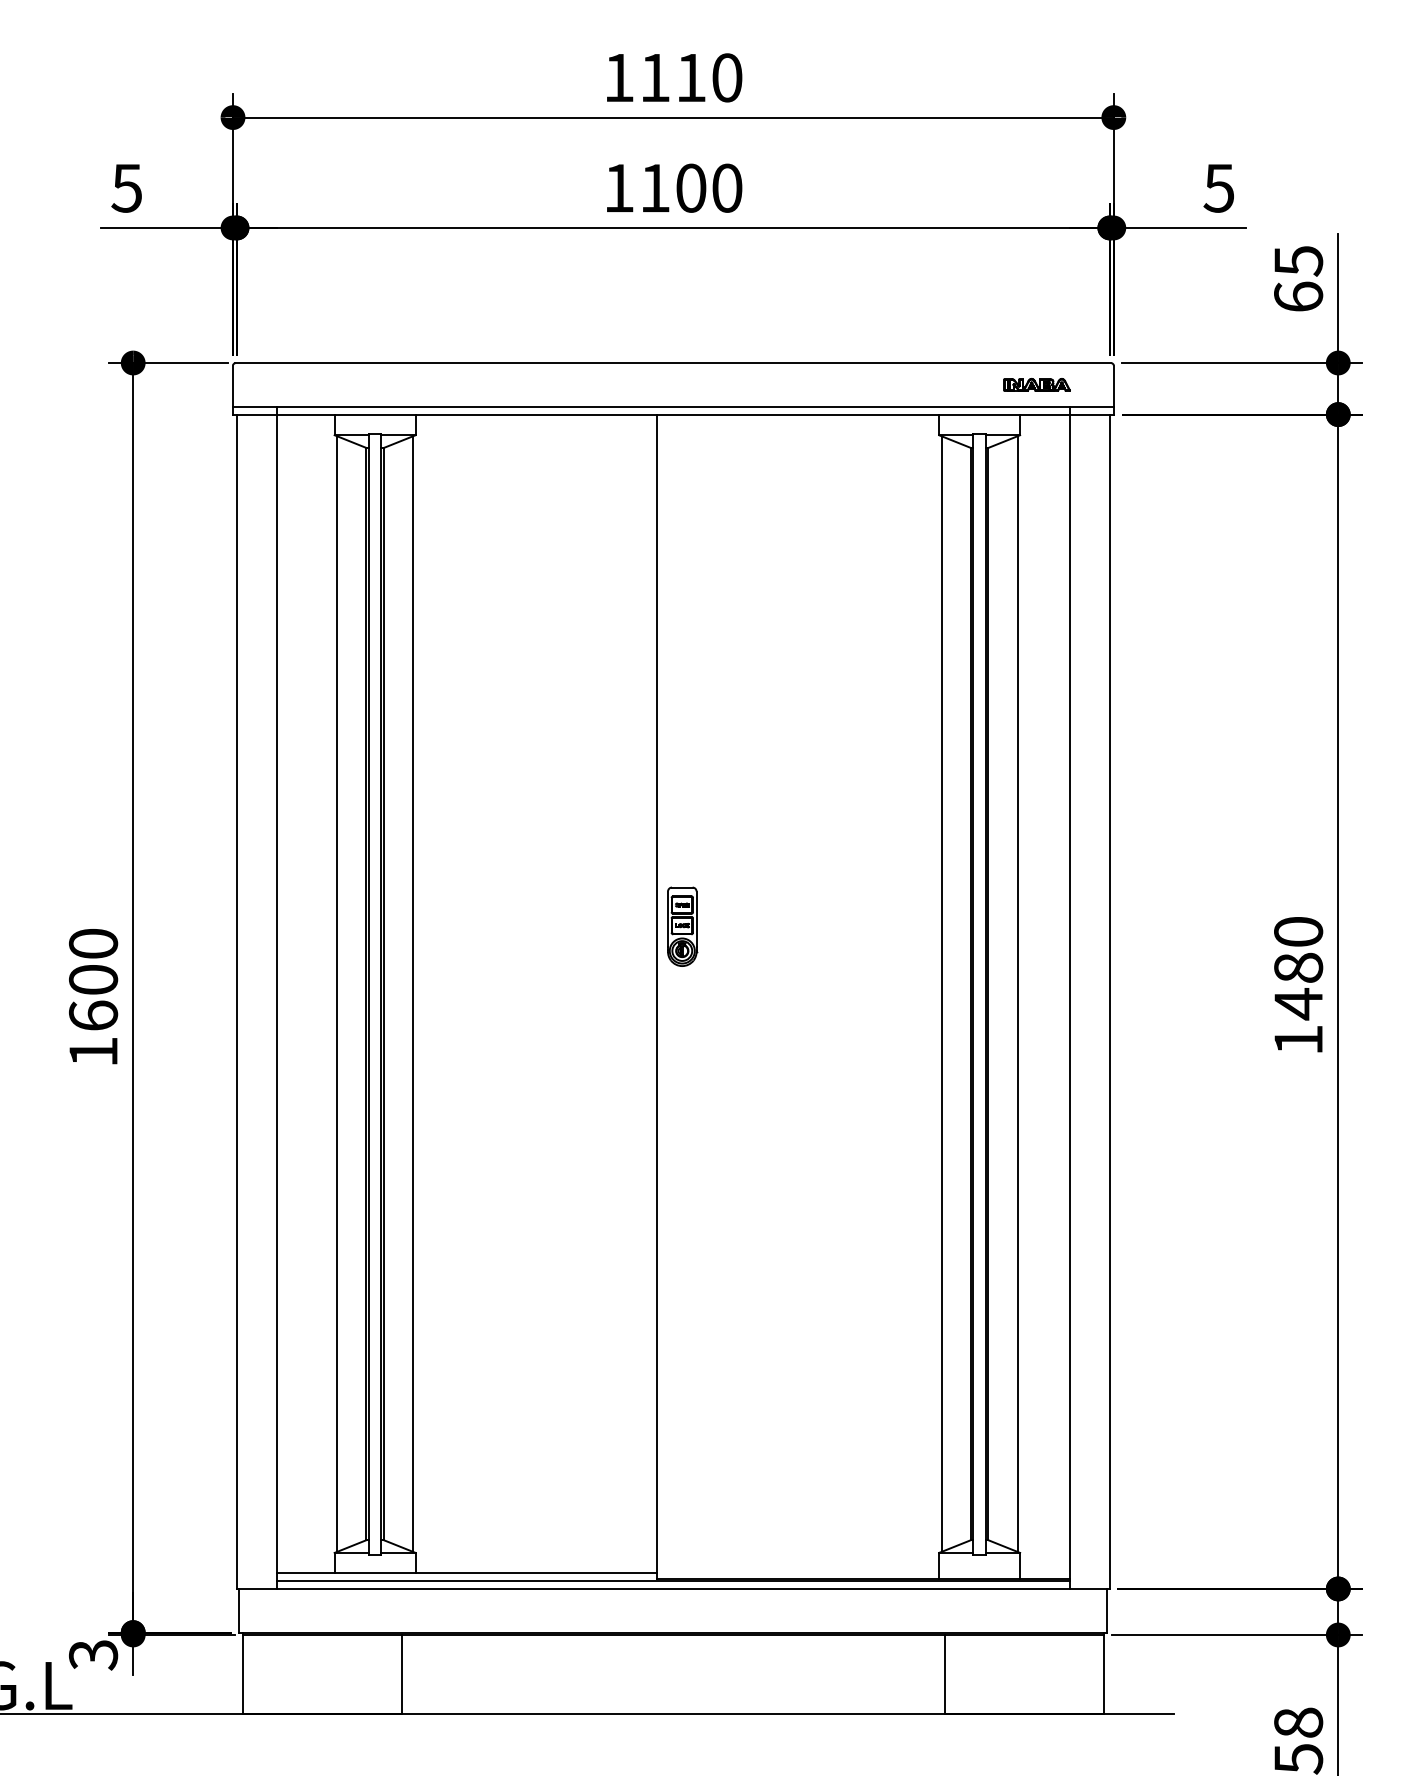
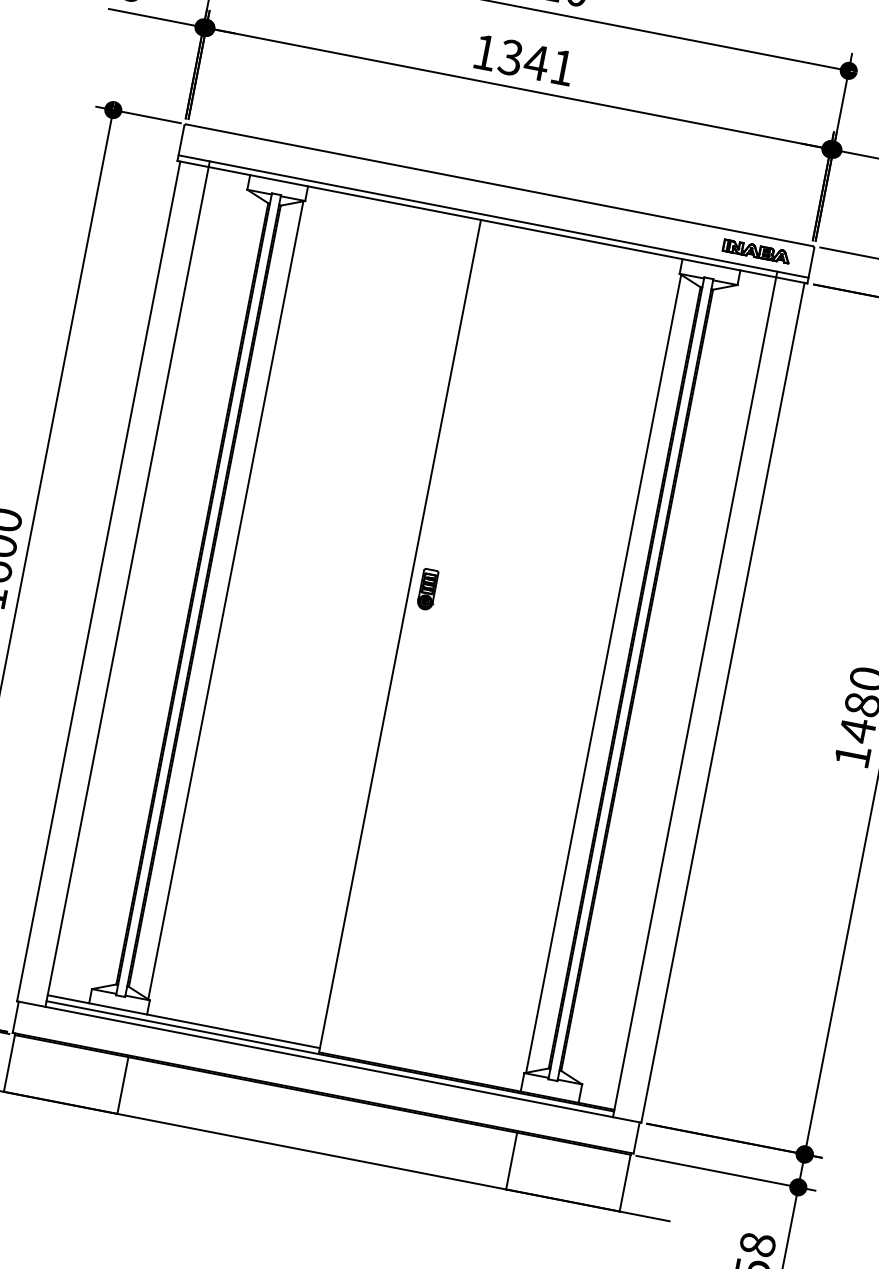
text: (690, 187) -> (536, 62), 1100 -> 1341
part: (1036, 384) -> (756, 251), size x1.4
part: (682, 926) -> (427, 589), size x0.7
line: (337, 993) -> (171, 589), removed
line: (1017, 993) -> (658, 683), removed

